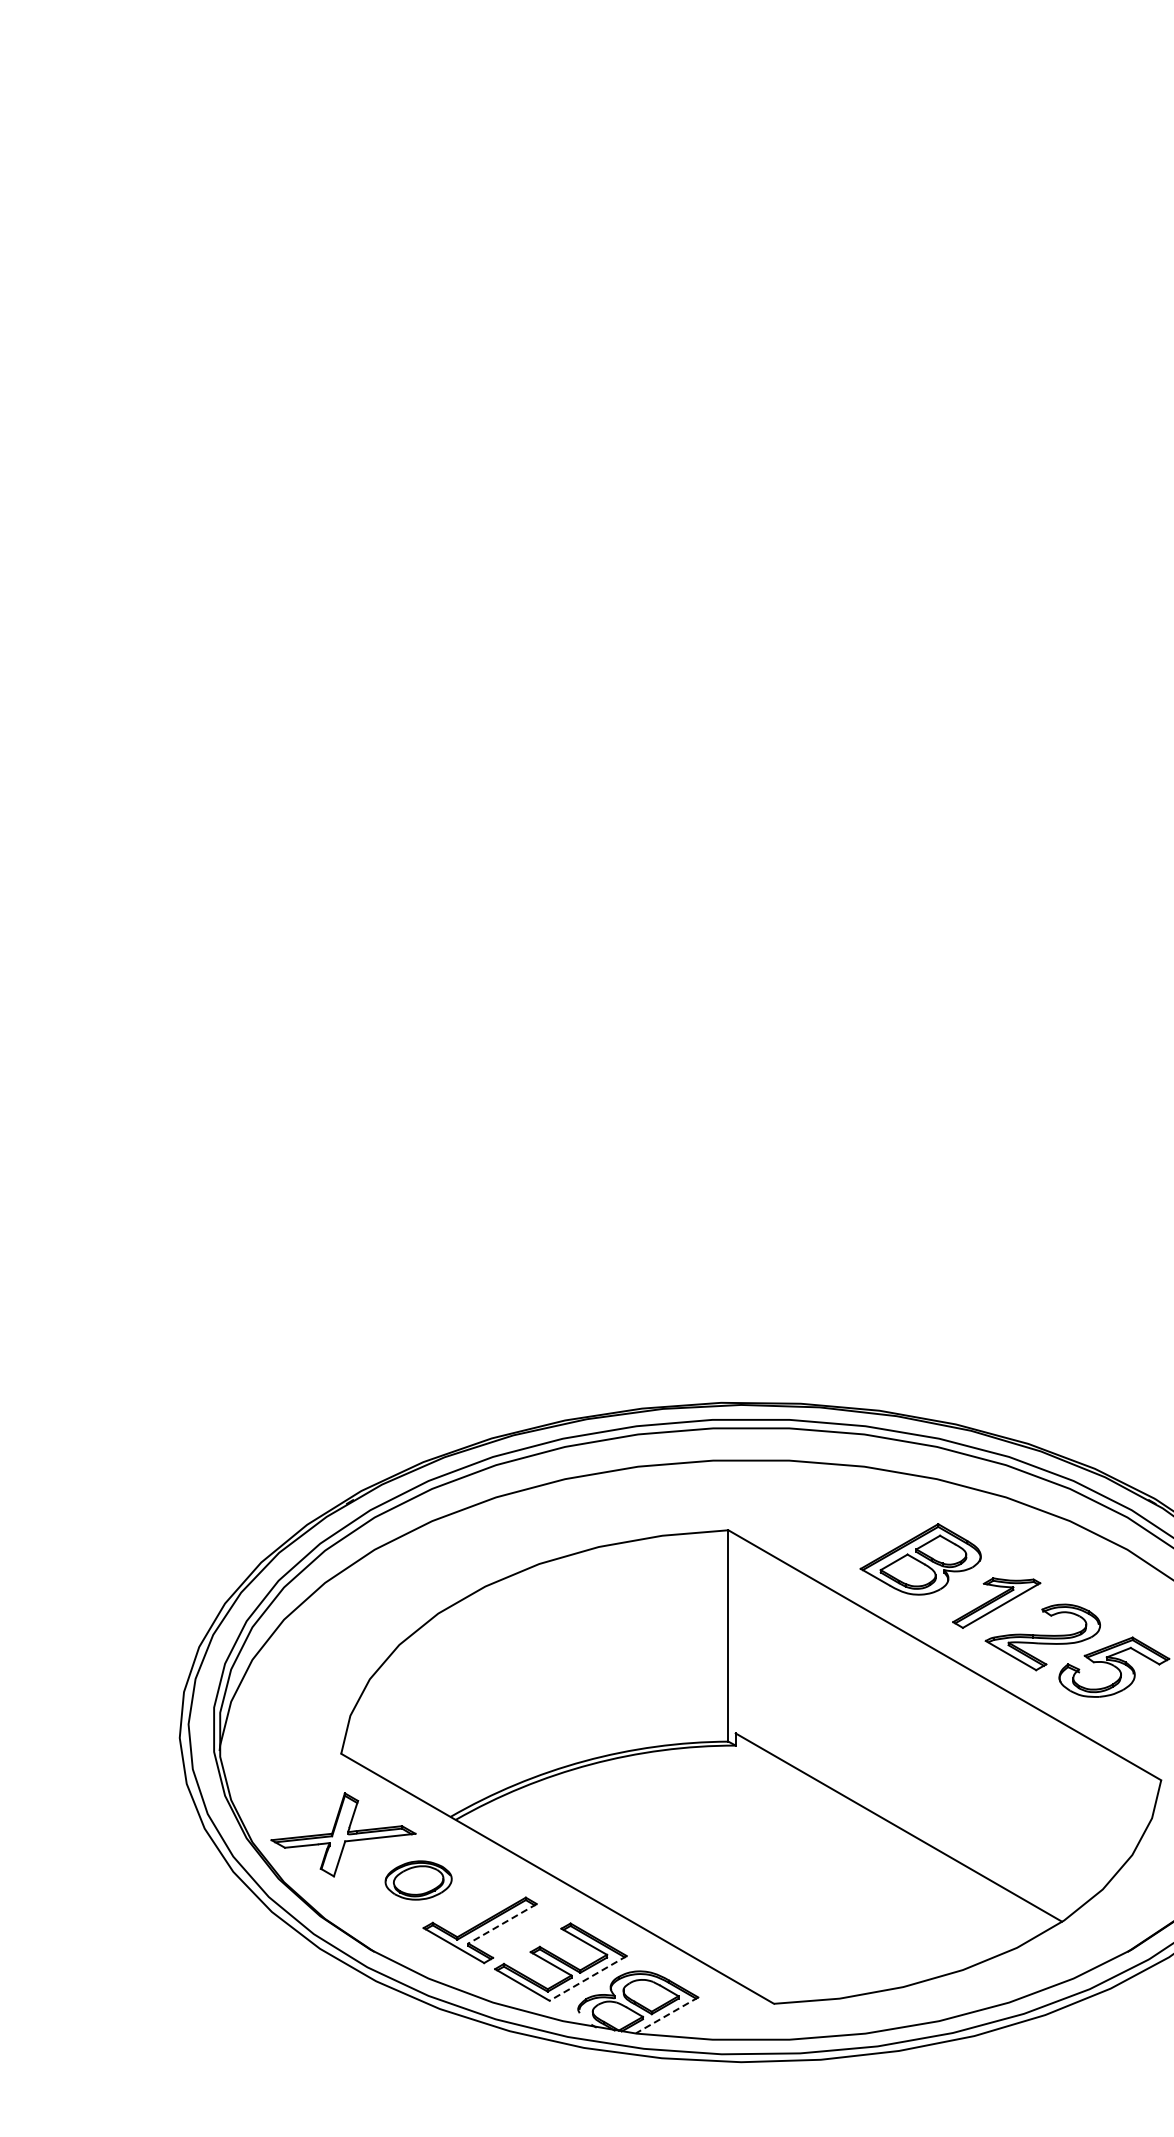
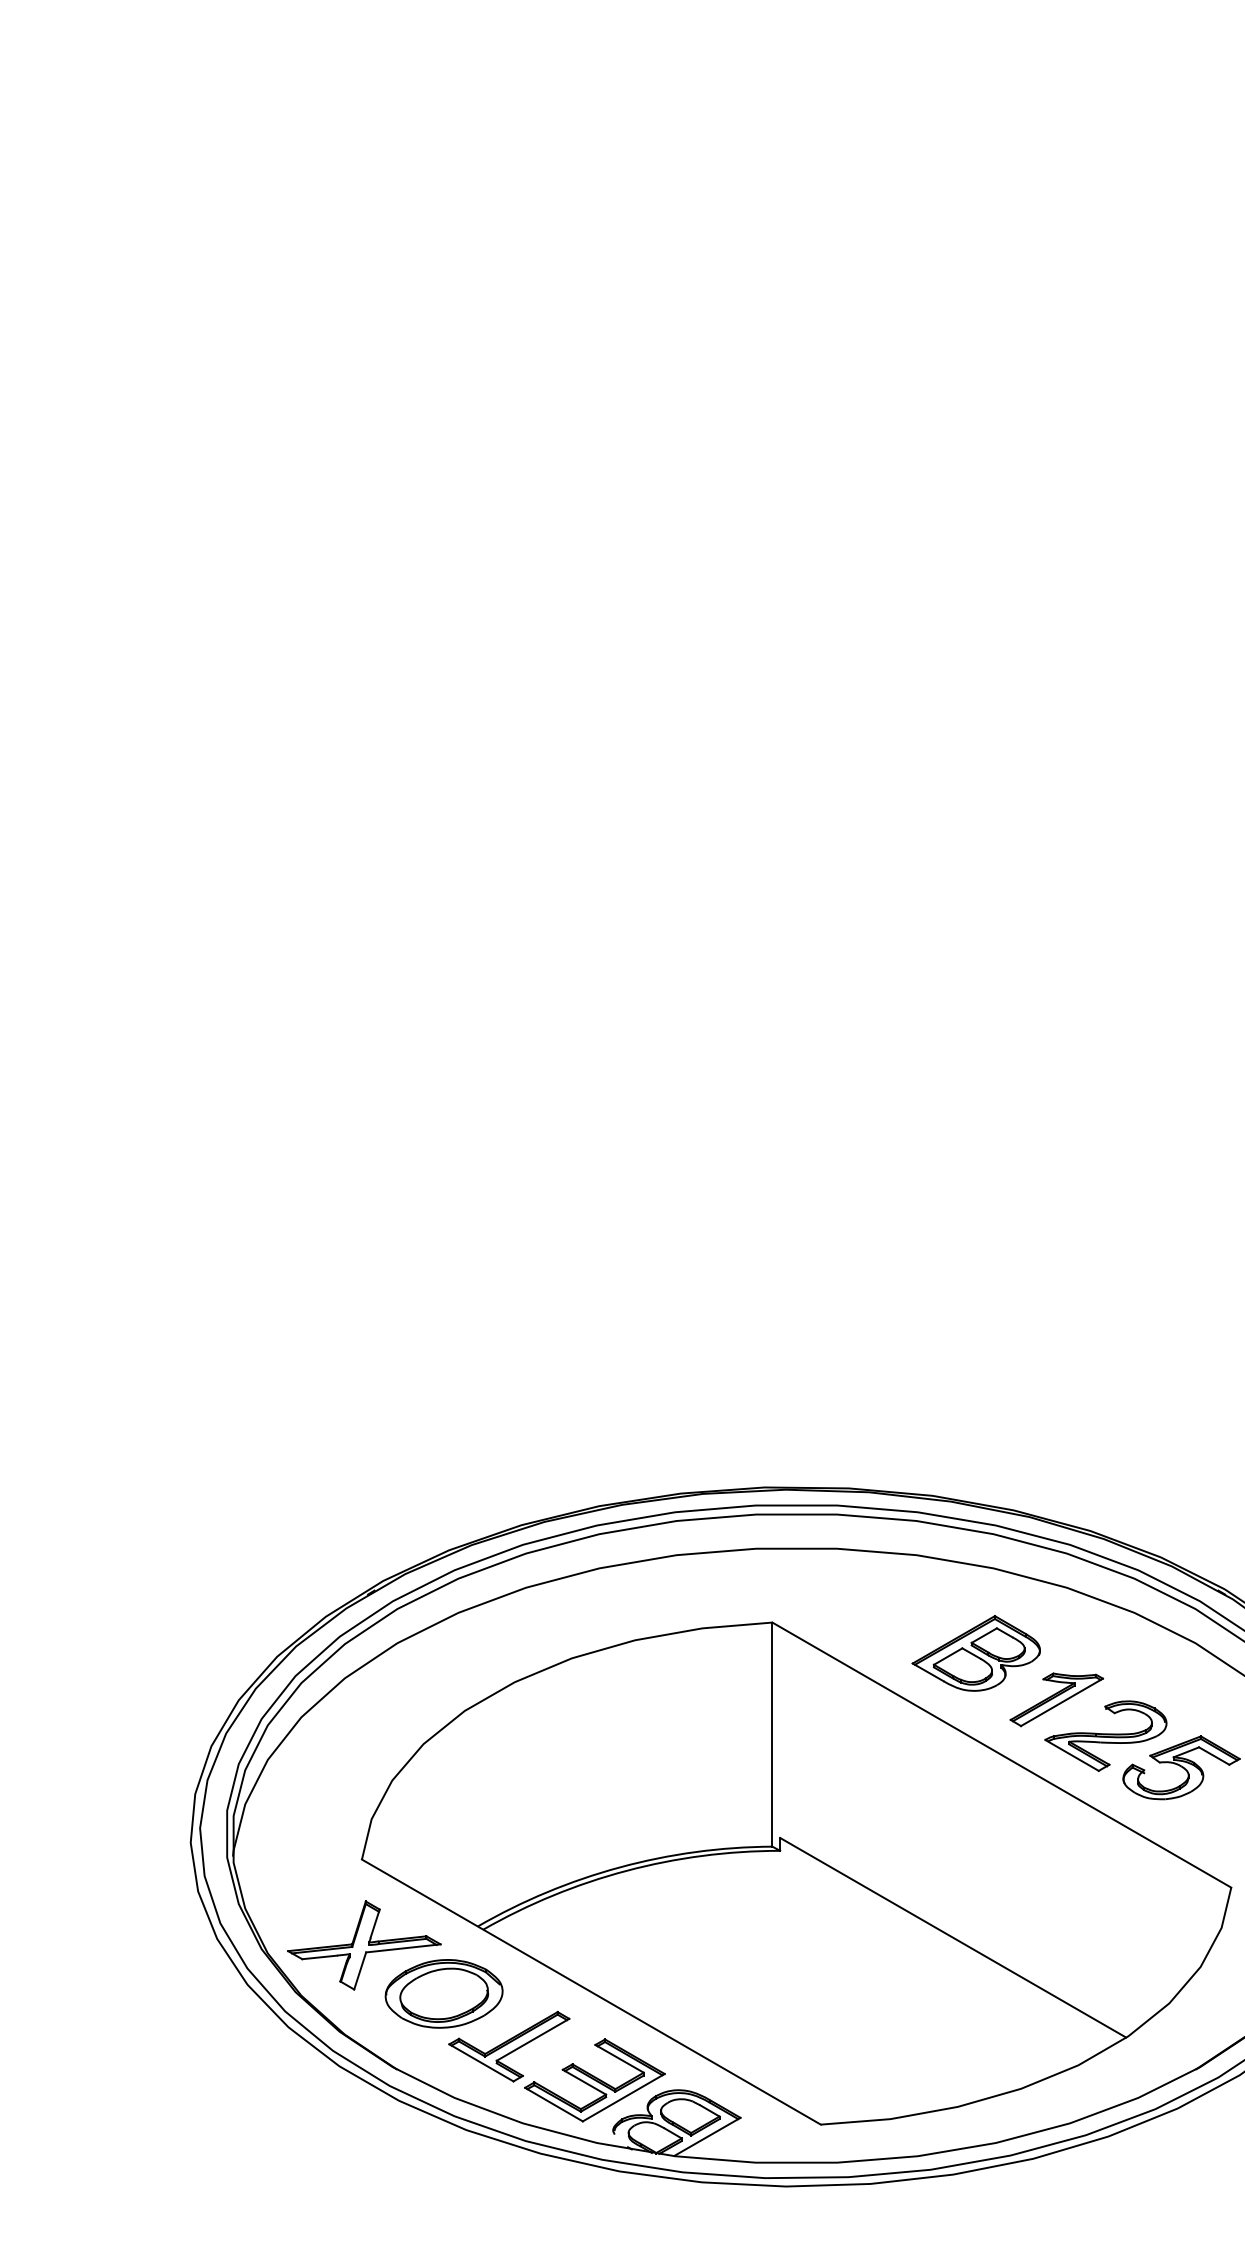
part: (418, 1880) -> (443, 1993), size x1.67
line: (502, 1923) -> (532, 2039), dashed -> solid
line: (588, 1978) -> (624, 2097), dashed -> solid
line: (667, 2015) -> (707, 2137), dashed -> solid

